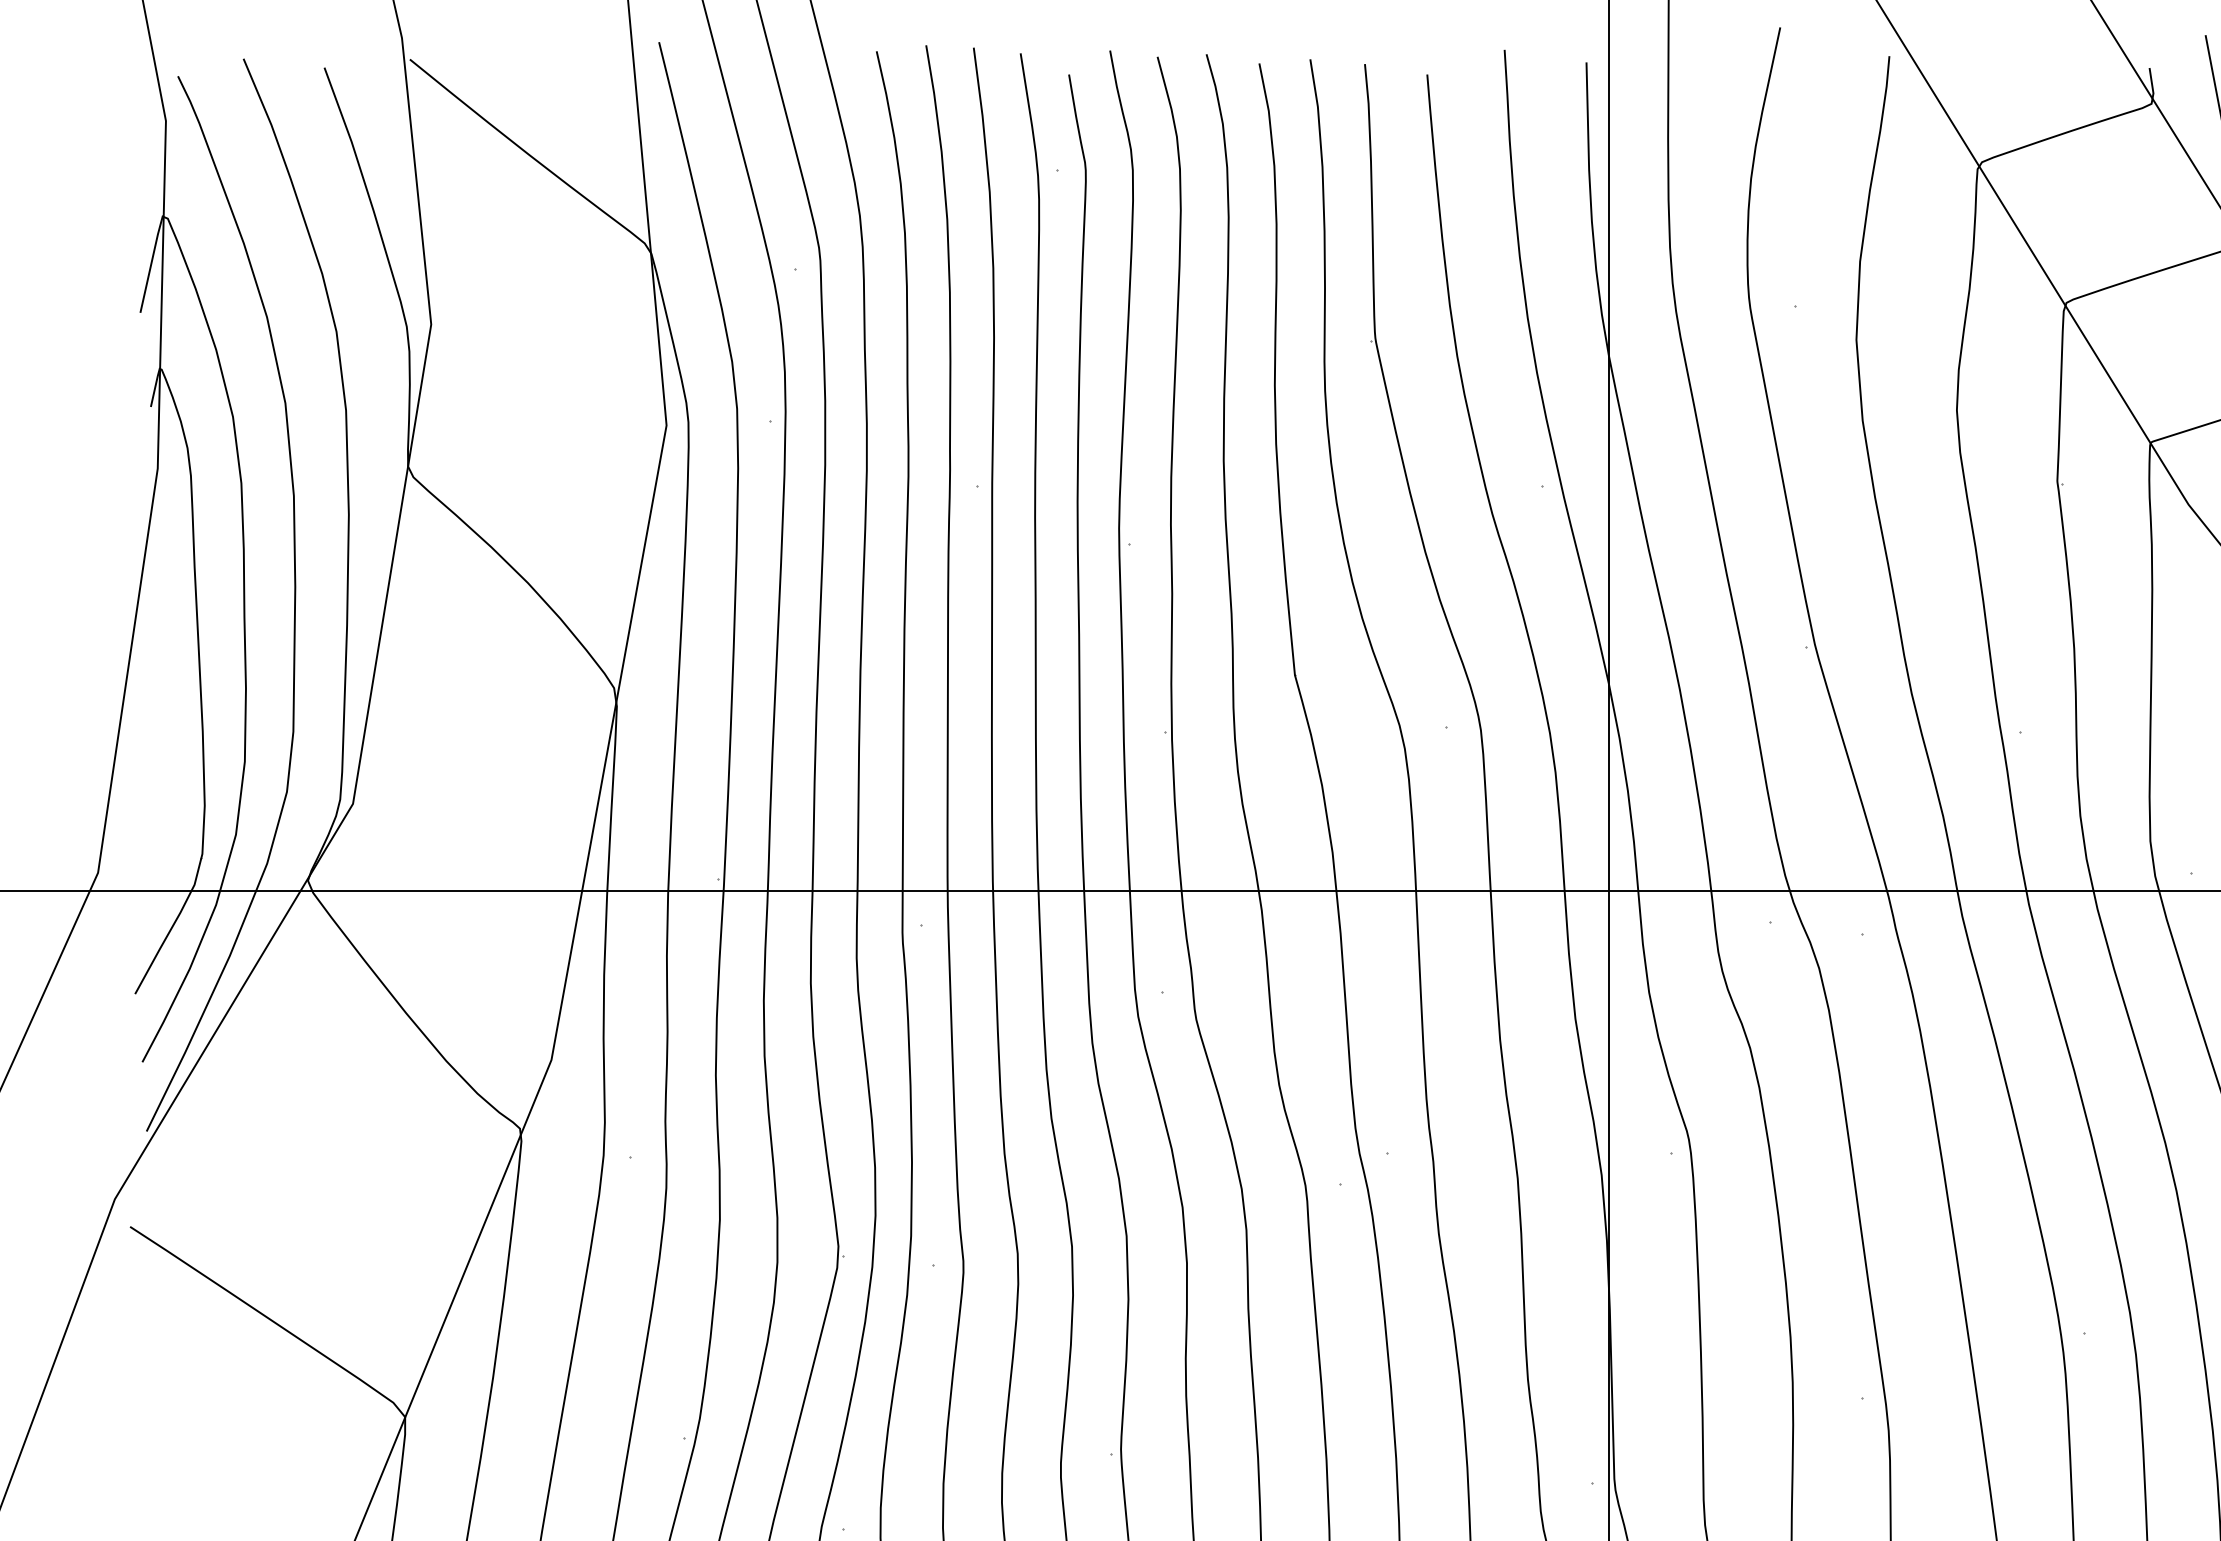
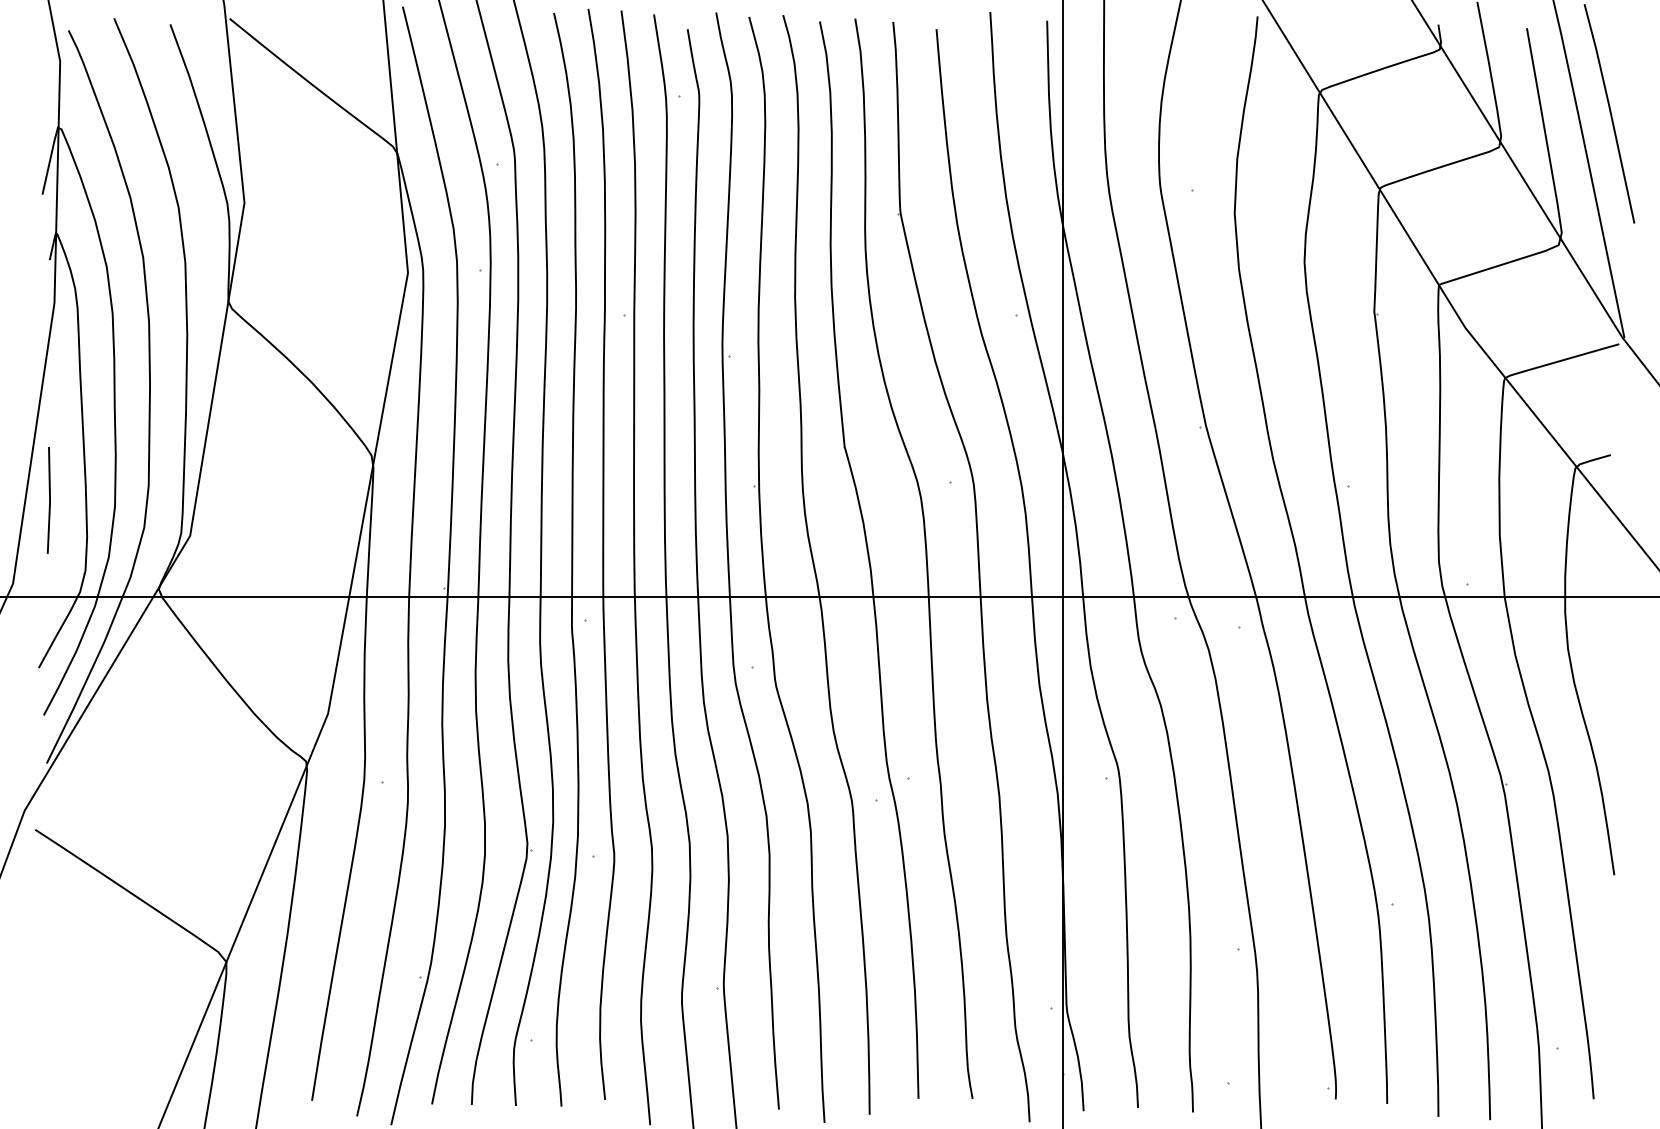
line: (150, 752) -> (49, 500), added

